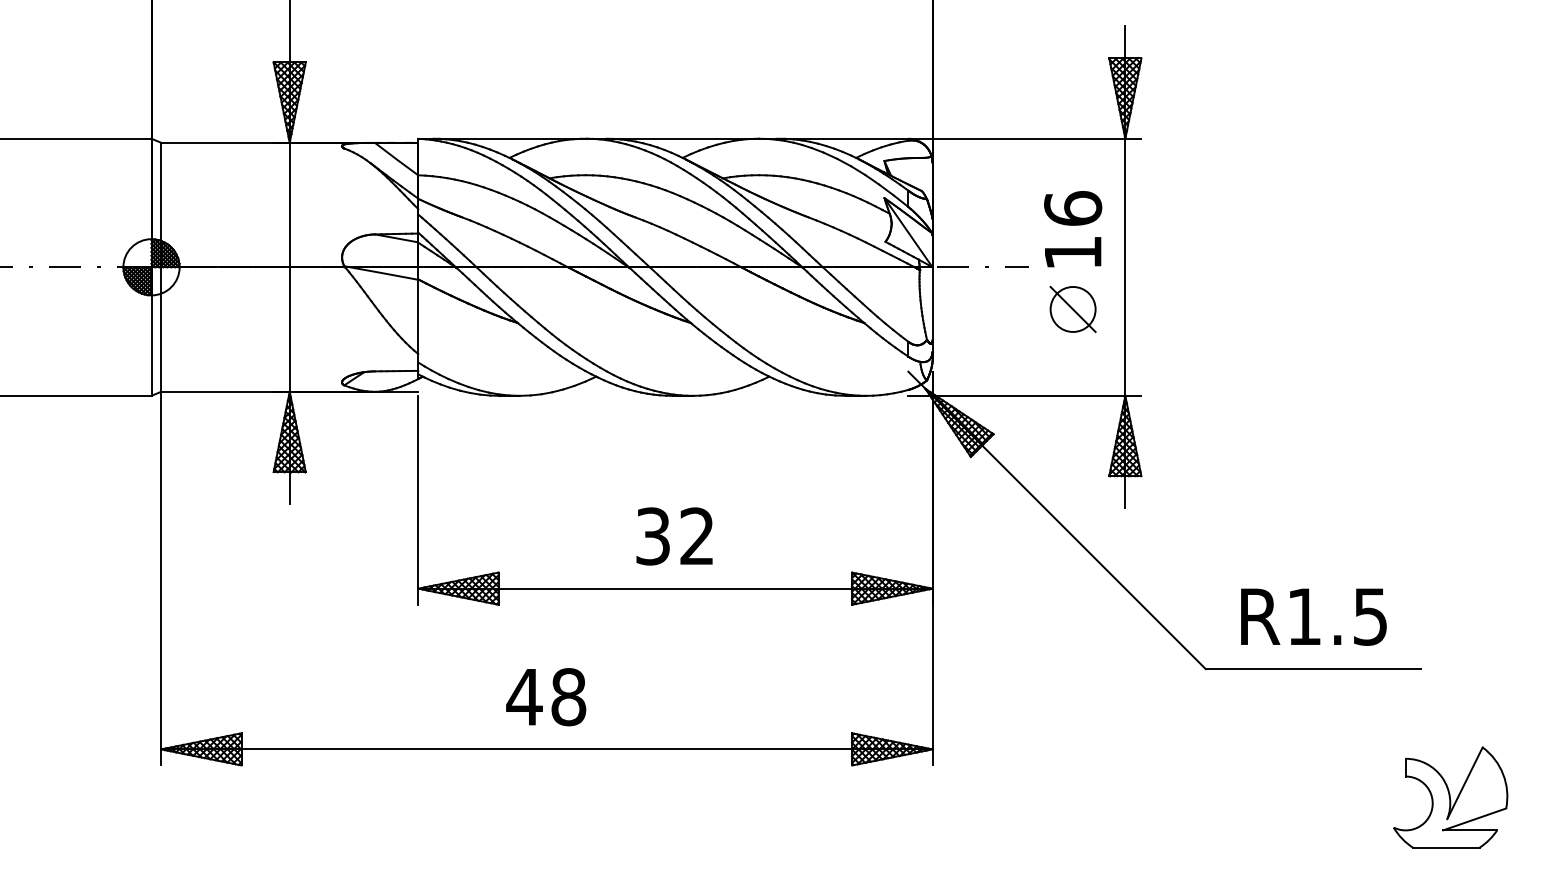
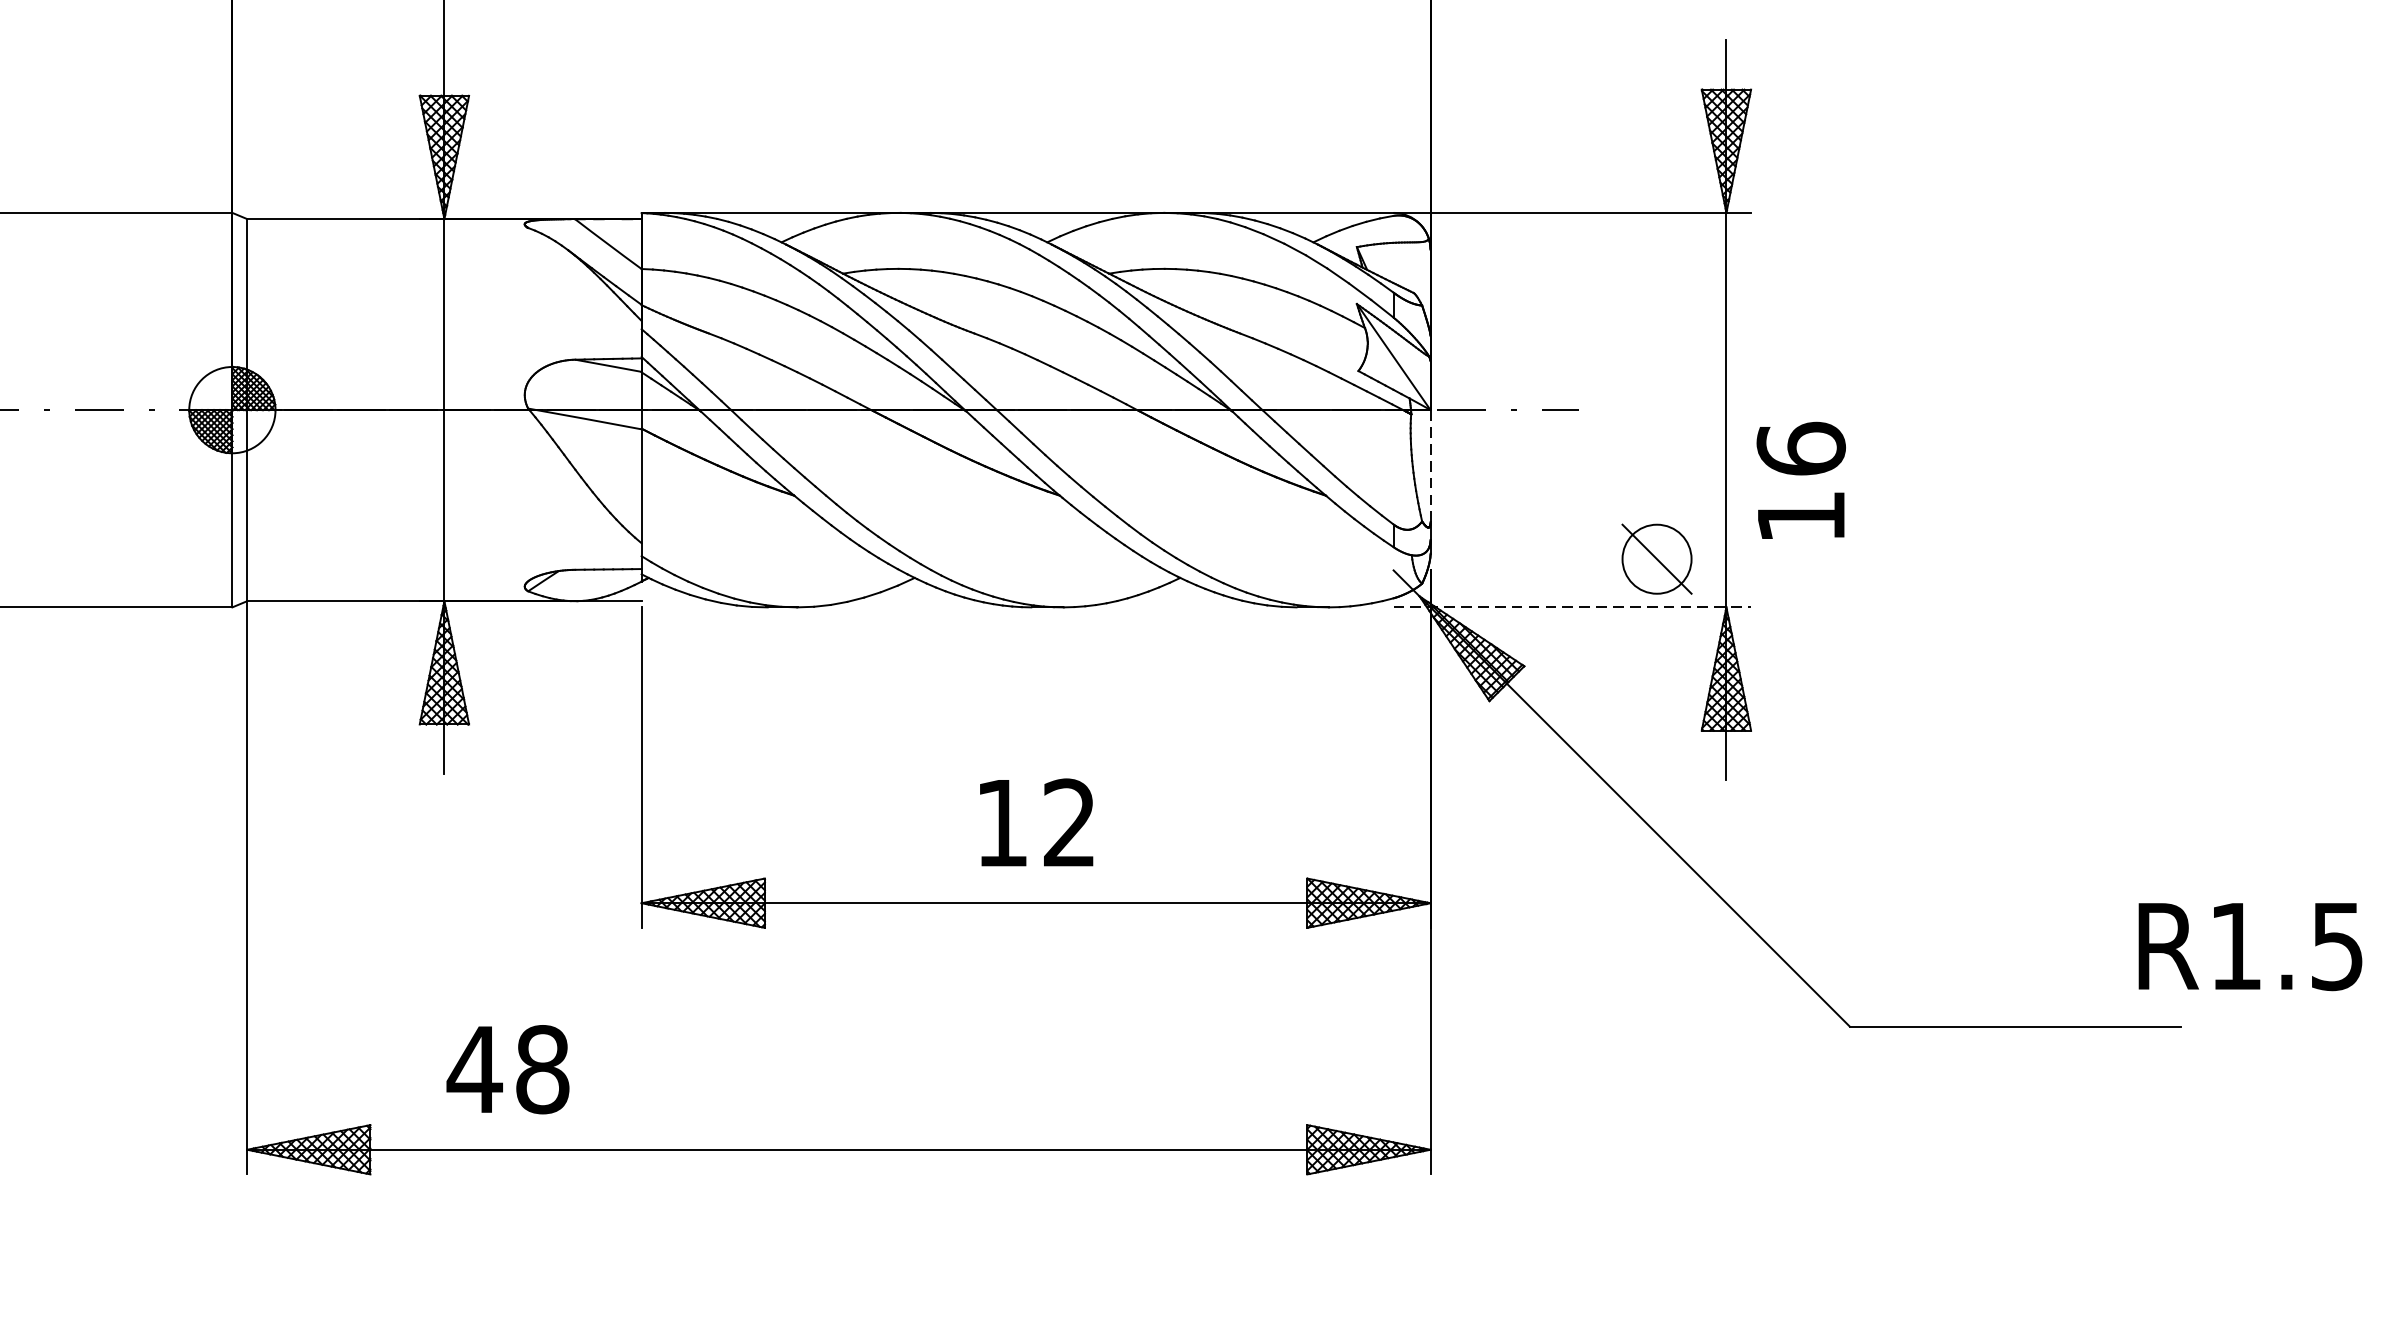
text: (1073, 229) -> (1801, 481), moved
line: (932, 303) -> (1430, 465), solid -> dashed
part: (1072, 308) -> (1656, 557), moved
line: (1024, 395) -> (1571, 606), solid -> dashed
text: (652, 536) -> (1000, 823), 32 -> 12
text: (1313, 616) -> (2249, 945), moved
text: (546, 697) -> (508, 1070), moved
part: (1450, 797) -> (2225, 1223), removed

